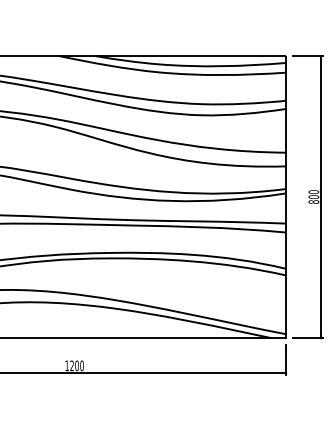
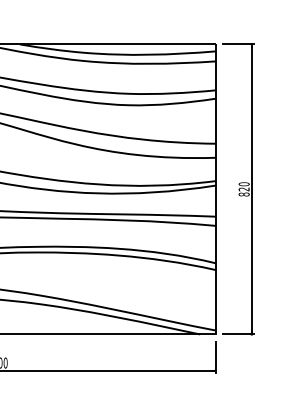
text: (313, 196) -> (243, 188), 800 -> 820

